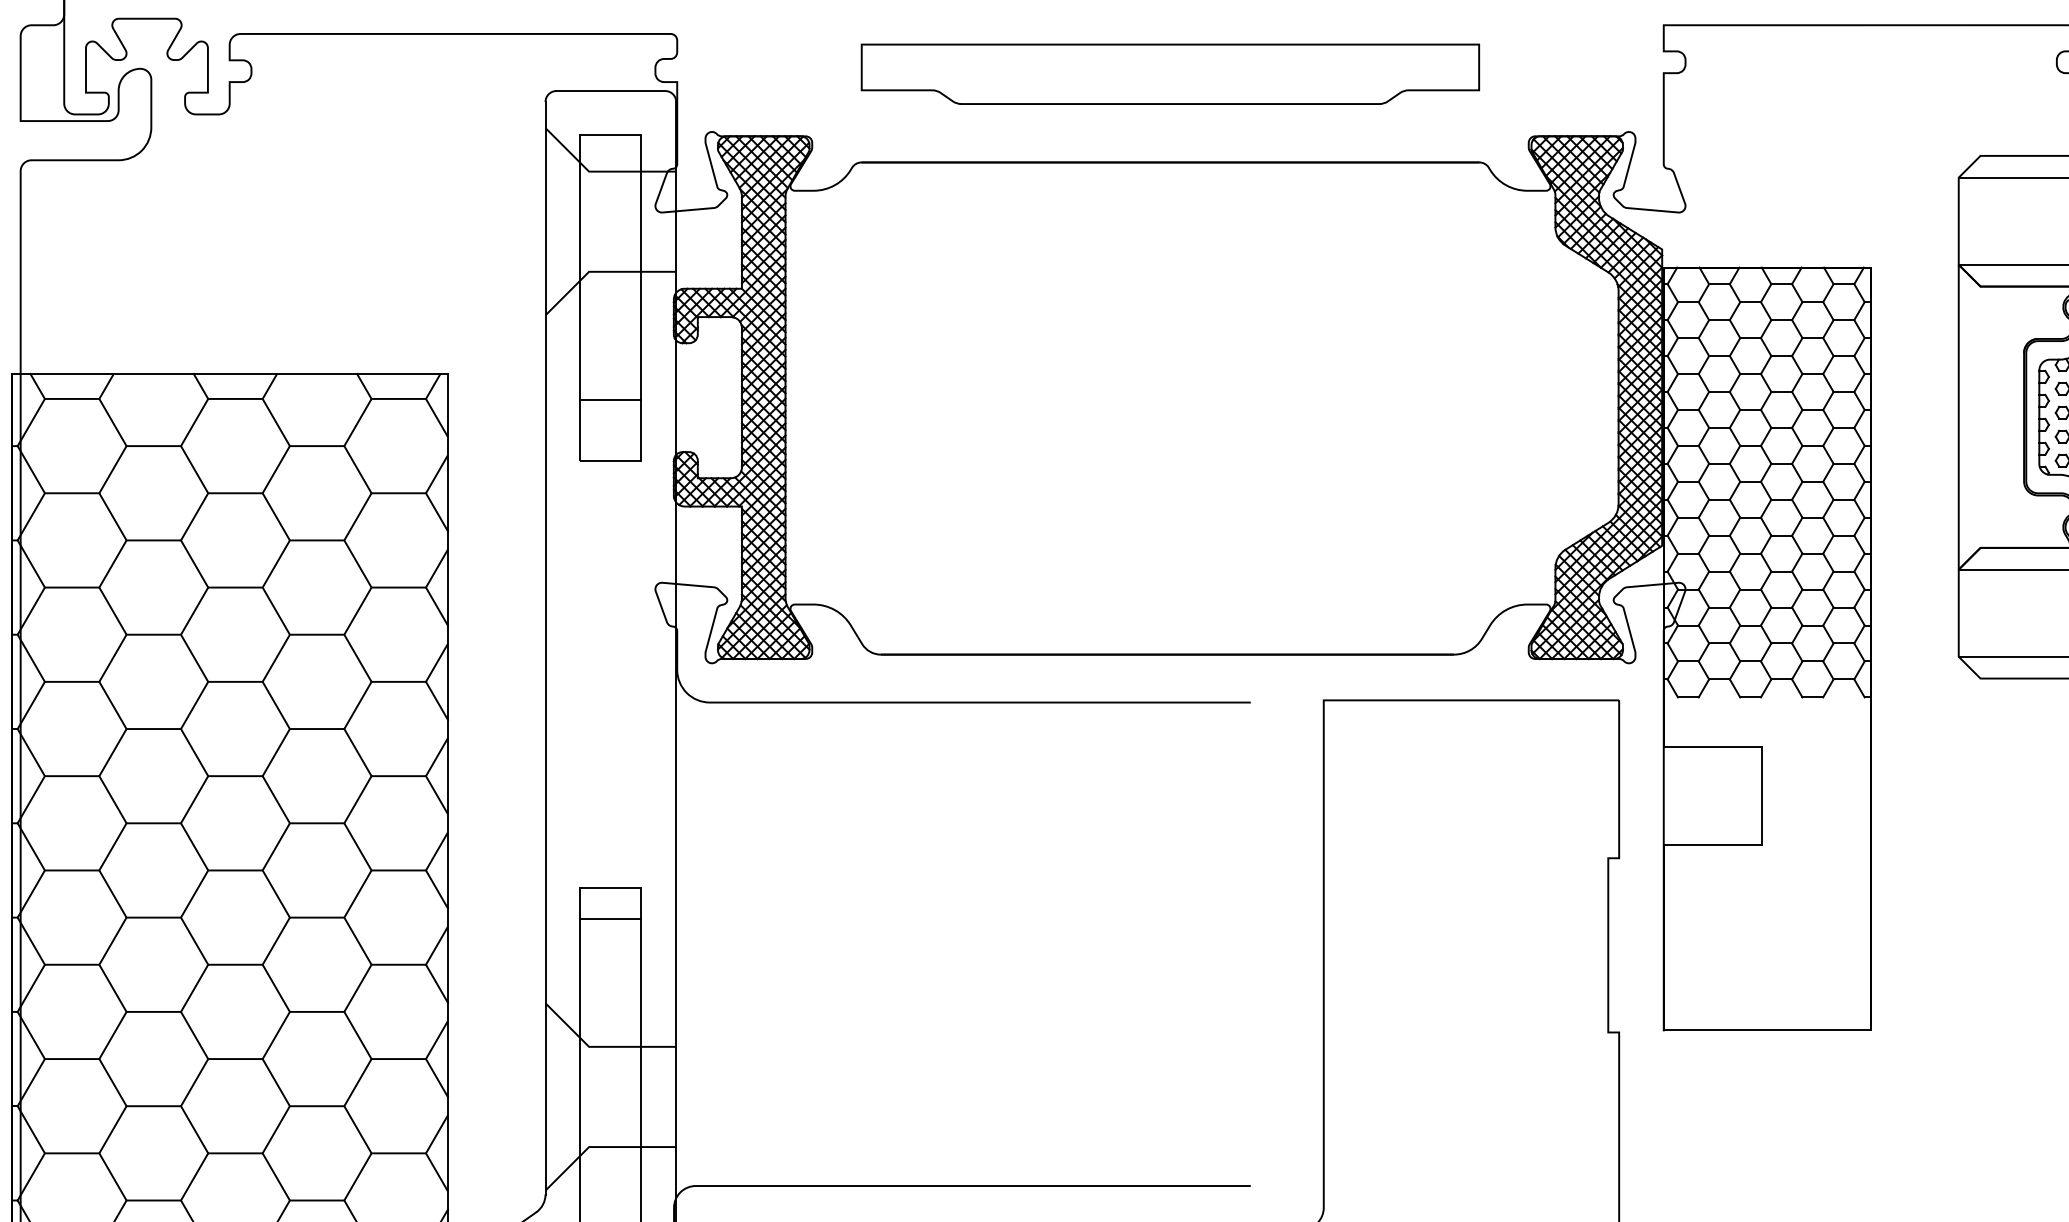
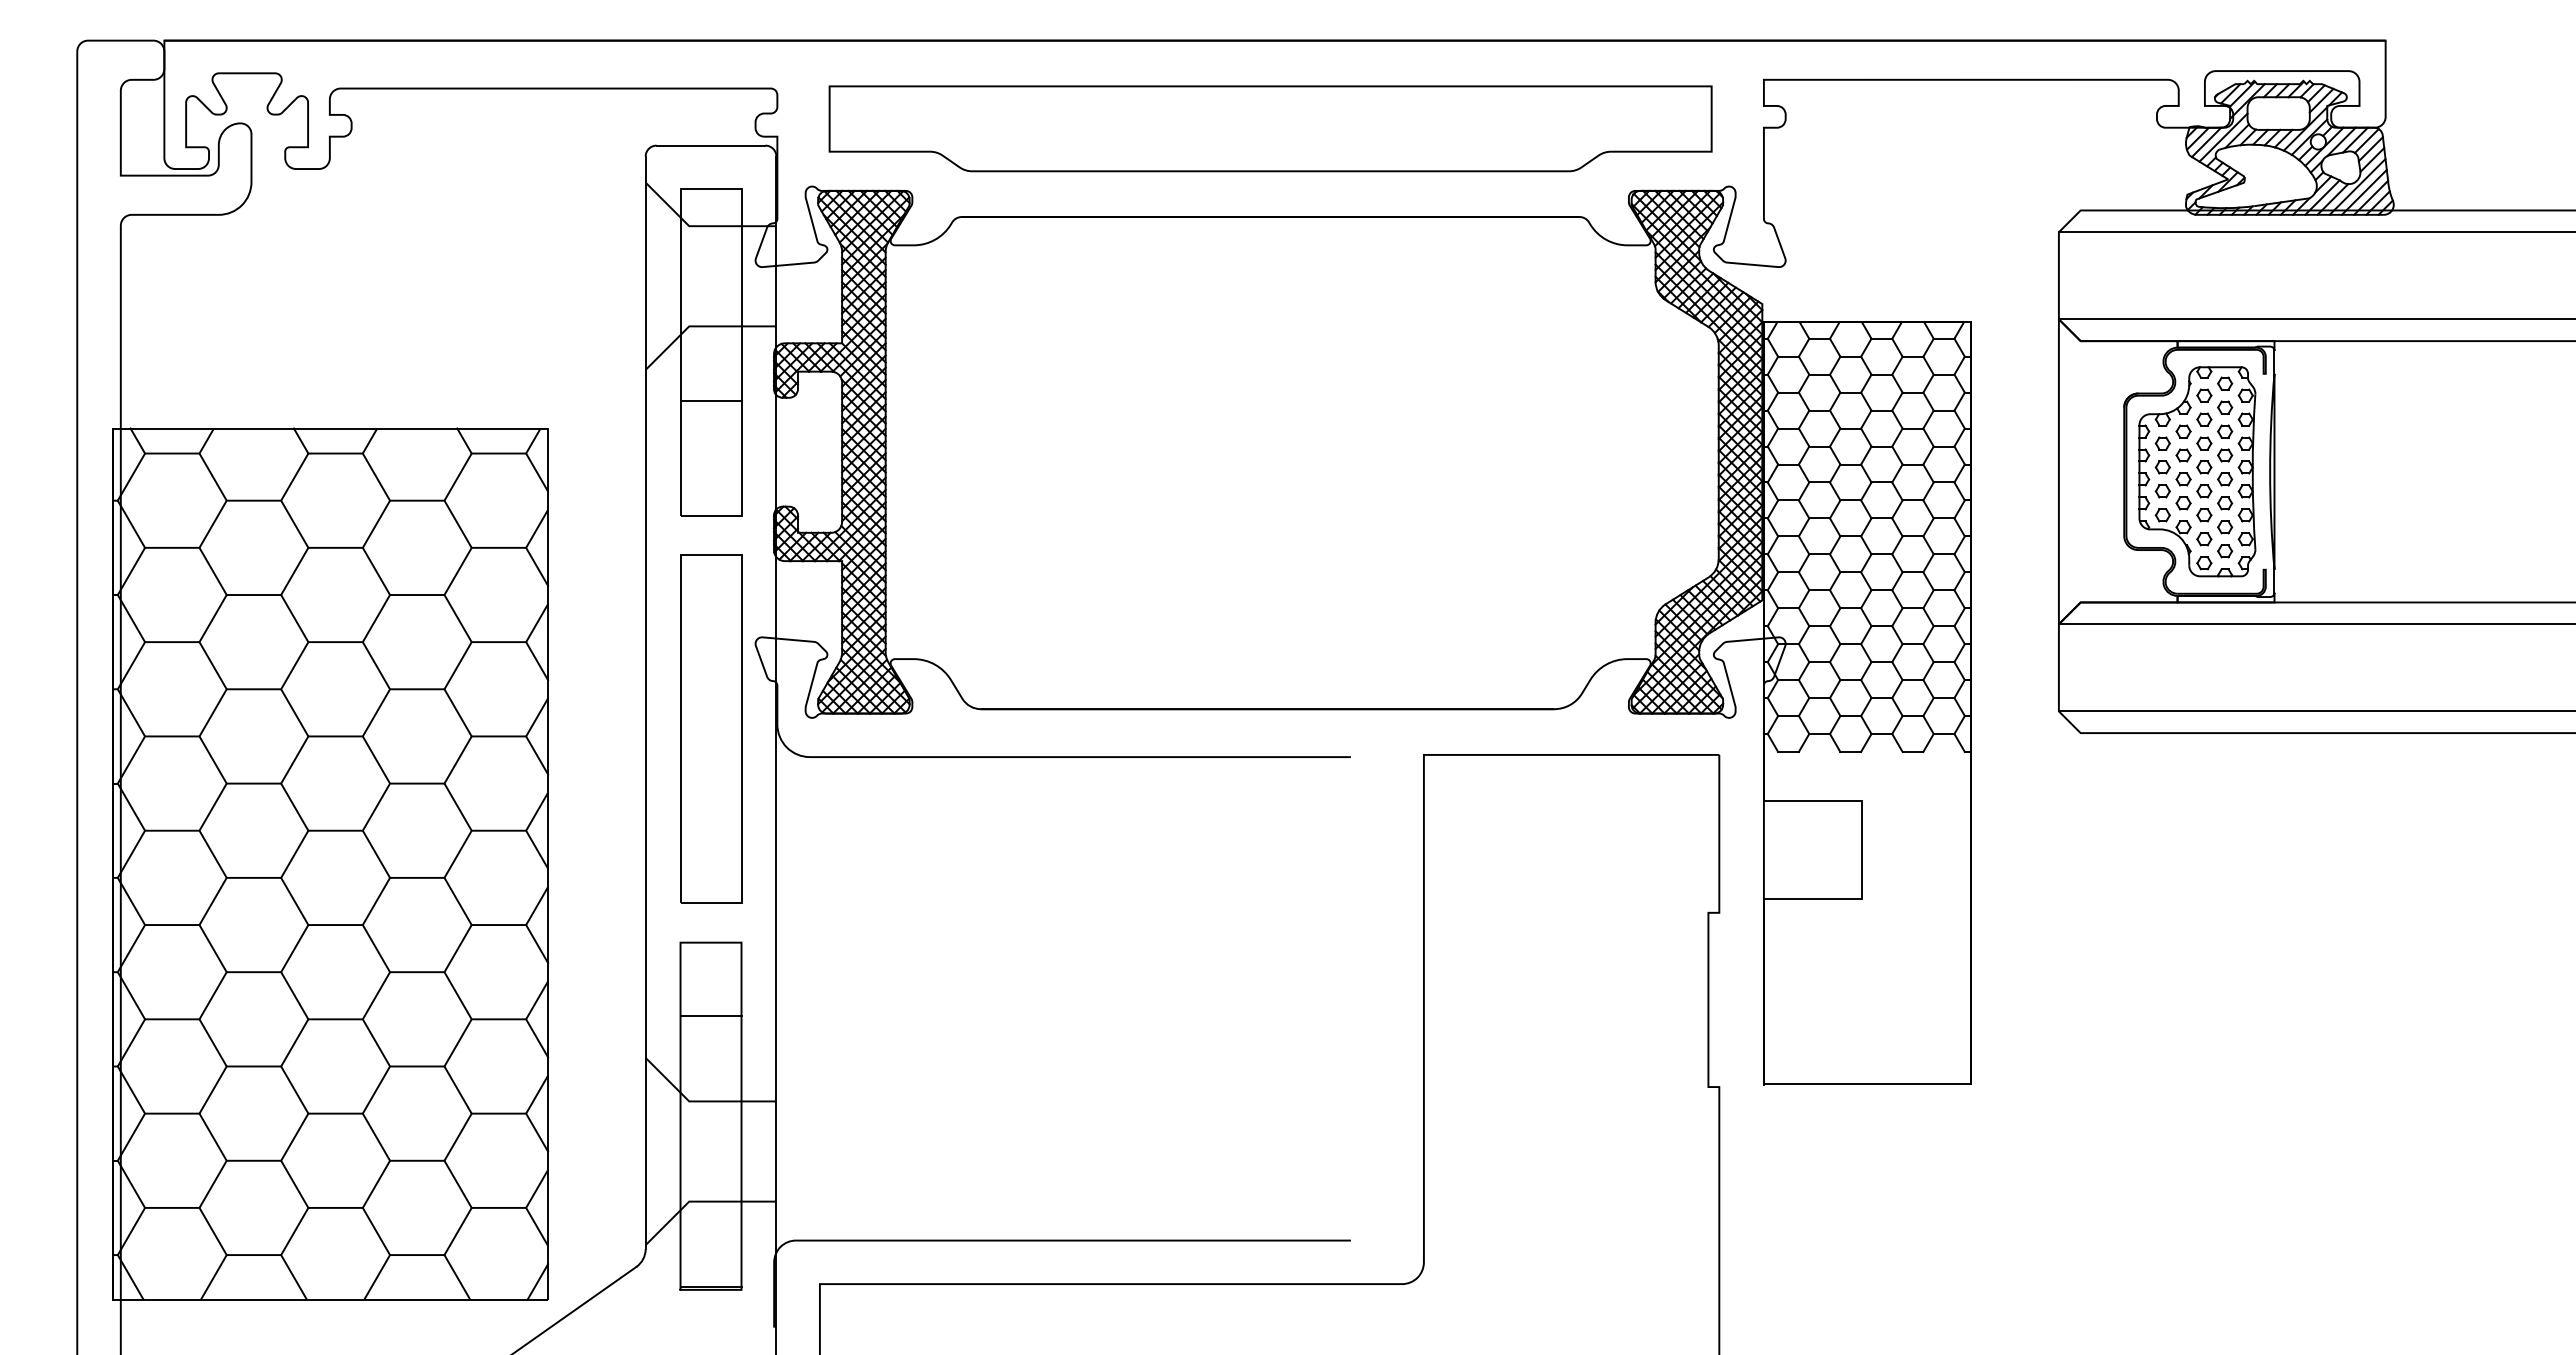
part: (1170, 73) -> (1270, 128), size x1.43
line: (610, 399) -> (710, 400), moved
part: (611, 673) -> (711, 728), added
line: (610, 919) -> (710, 1016), moved

